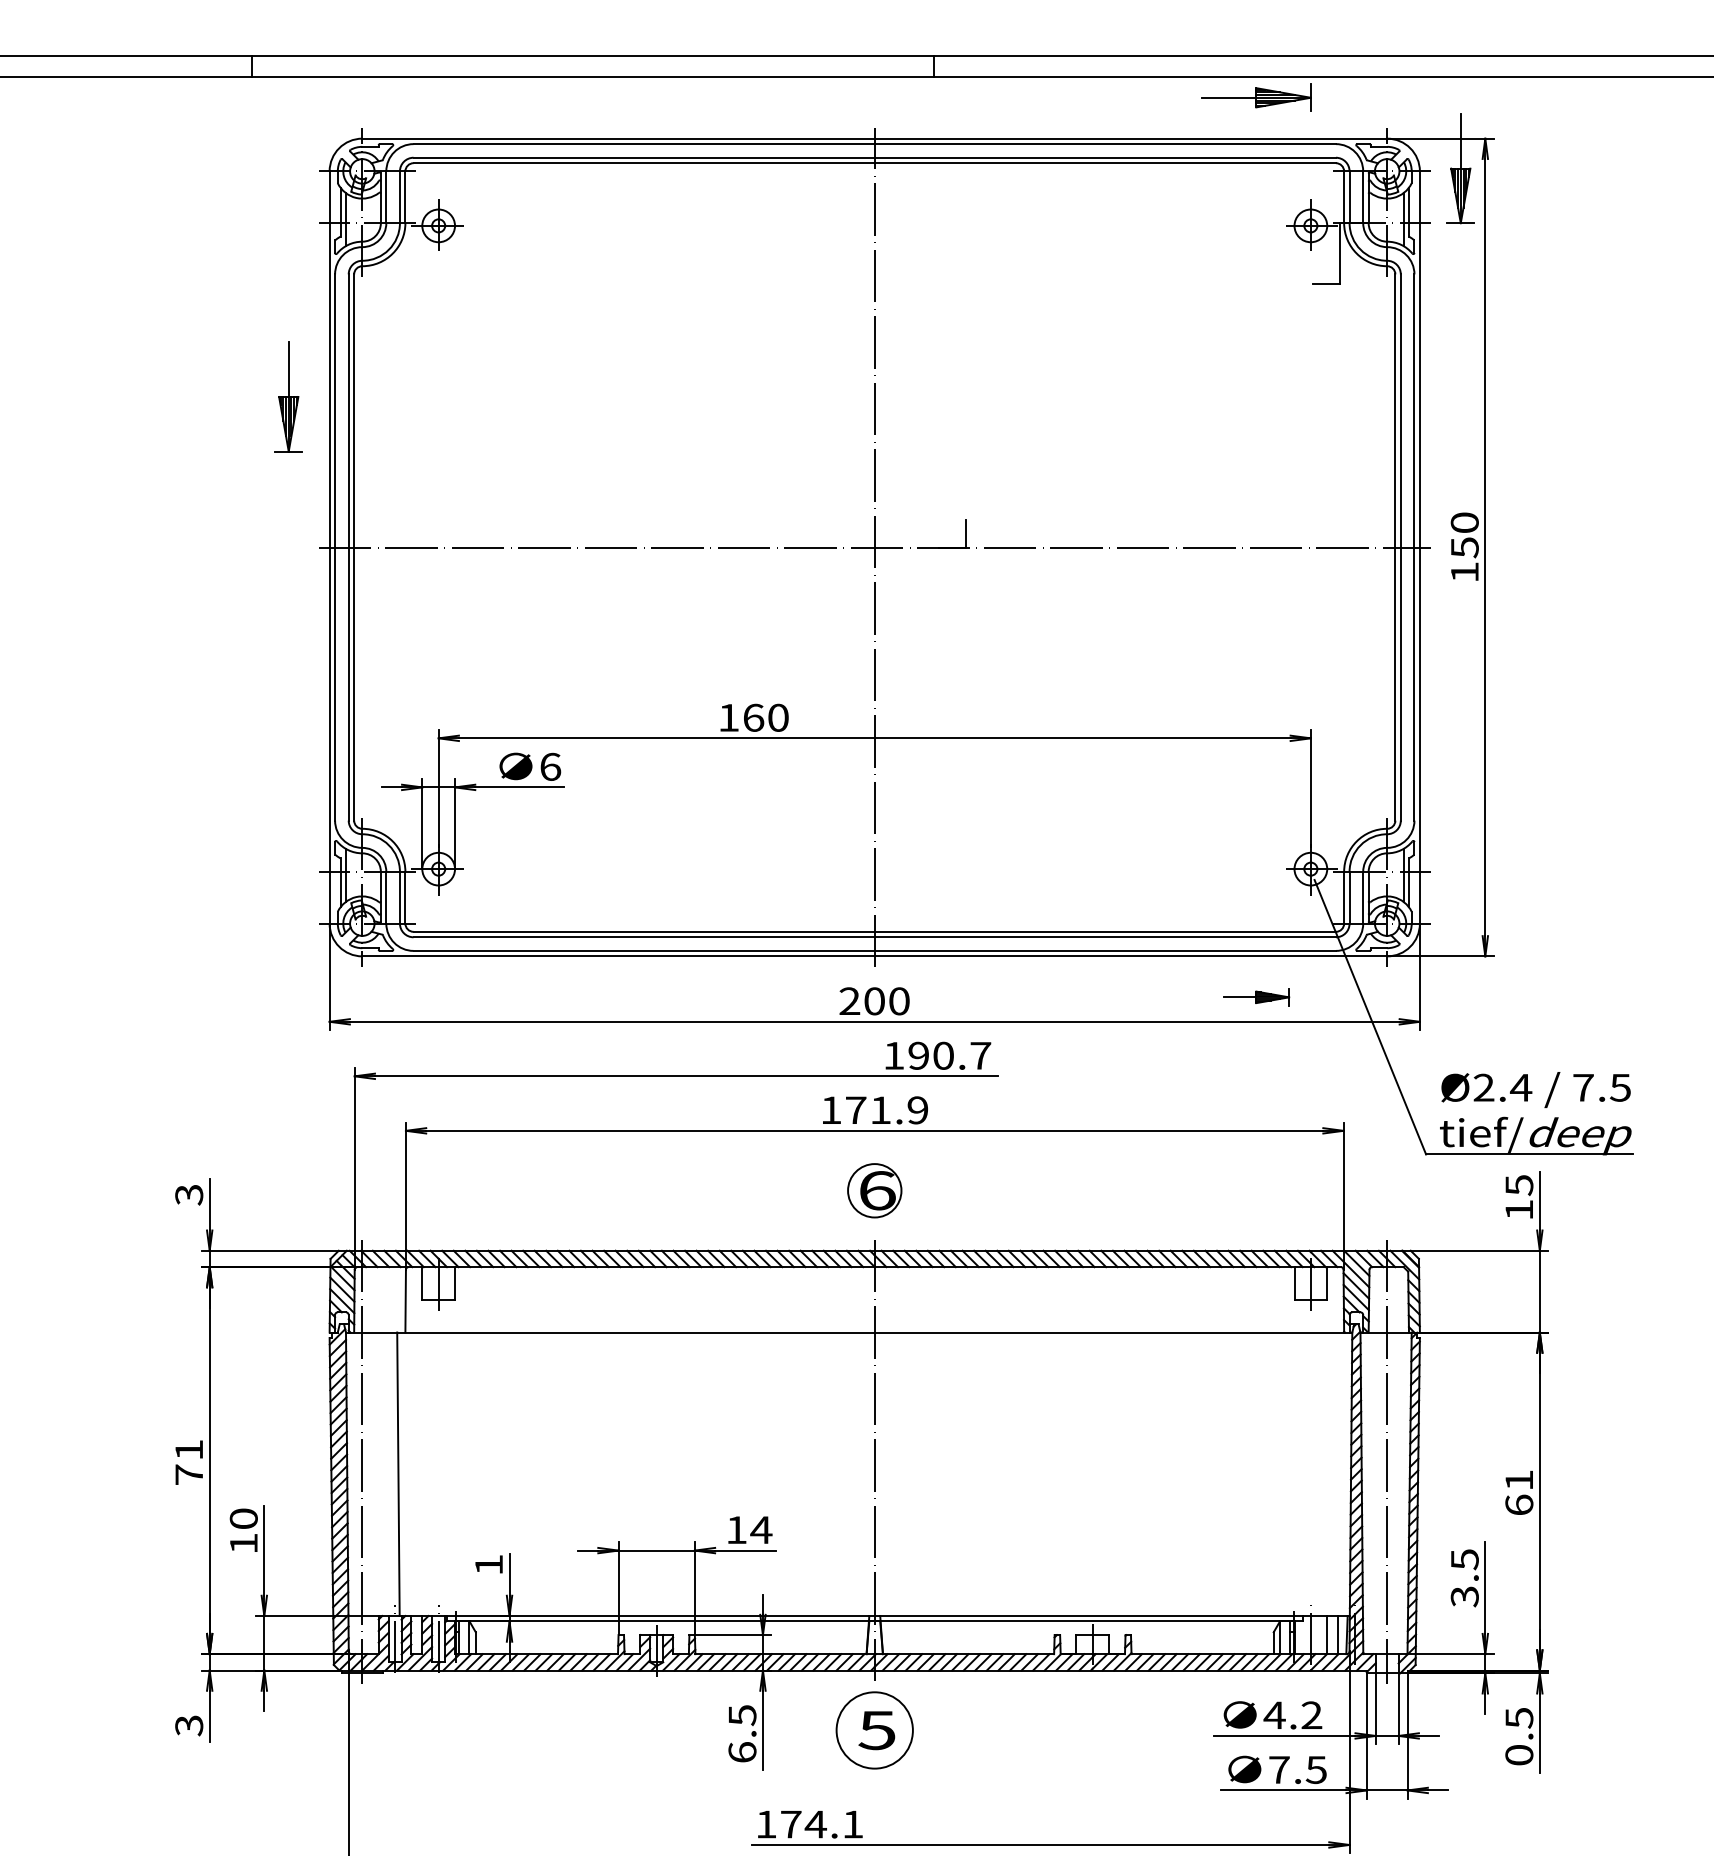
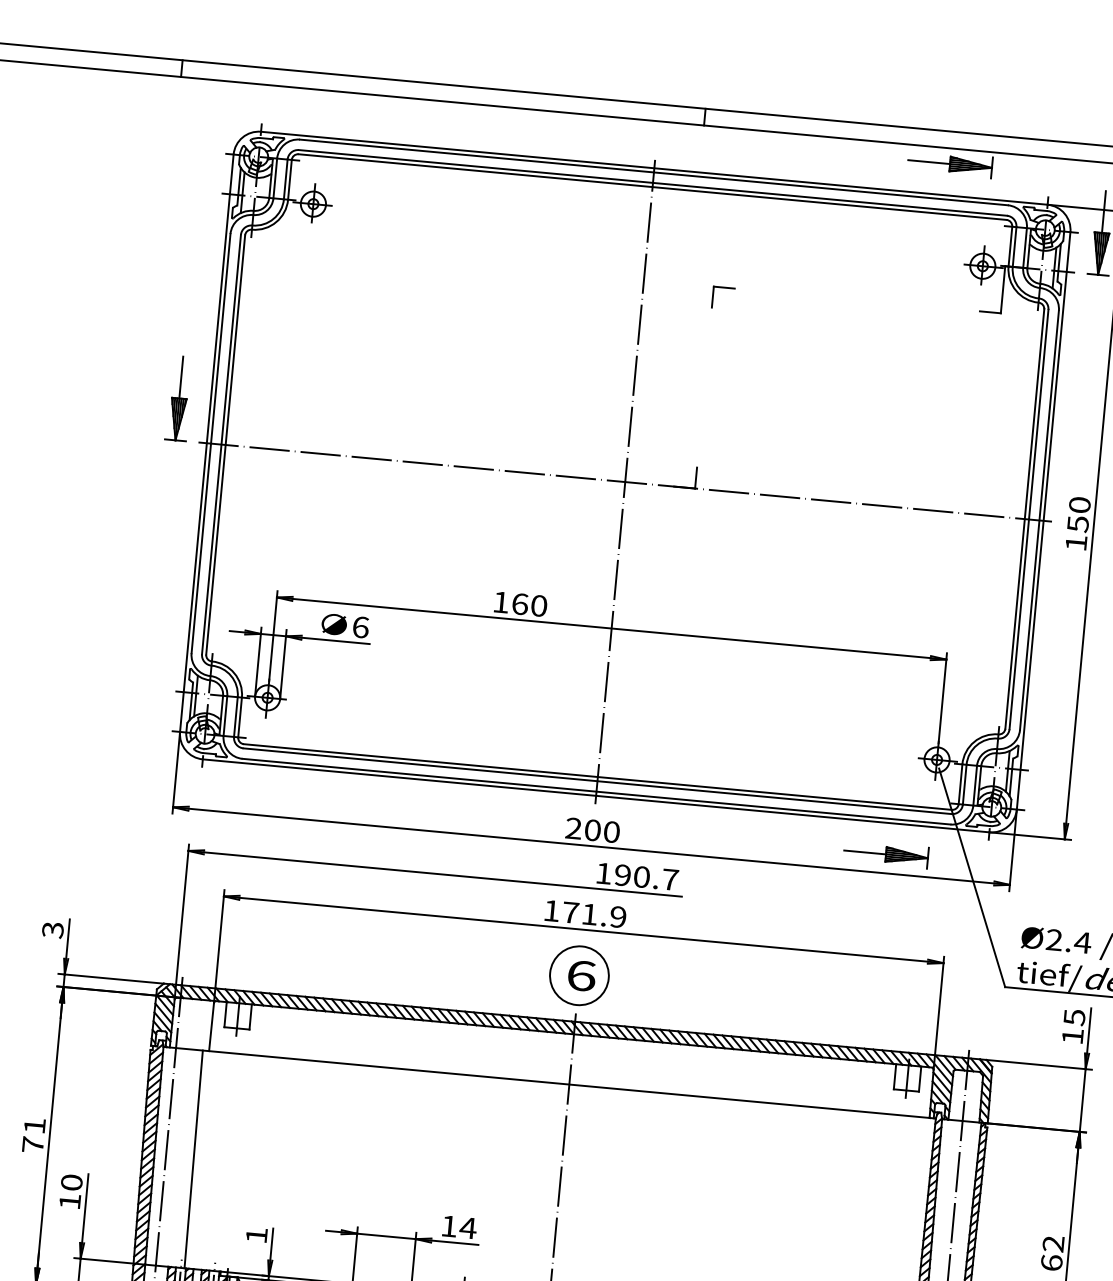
part: (979, 284) -> (724, 287), added
part: (288, 396) -> (179, 398), moved
part: (1256, 997) -> (886, 854), size x1.67
circle: (874, 1190) -> (579, 975), size x1.43
text: (1518, 1480) -> (1052, 1243), 61 -> 62

